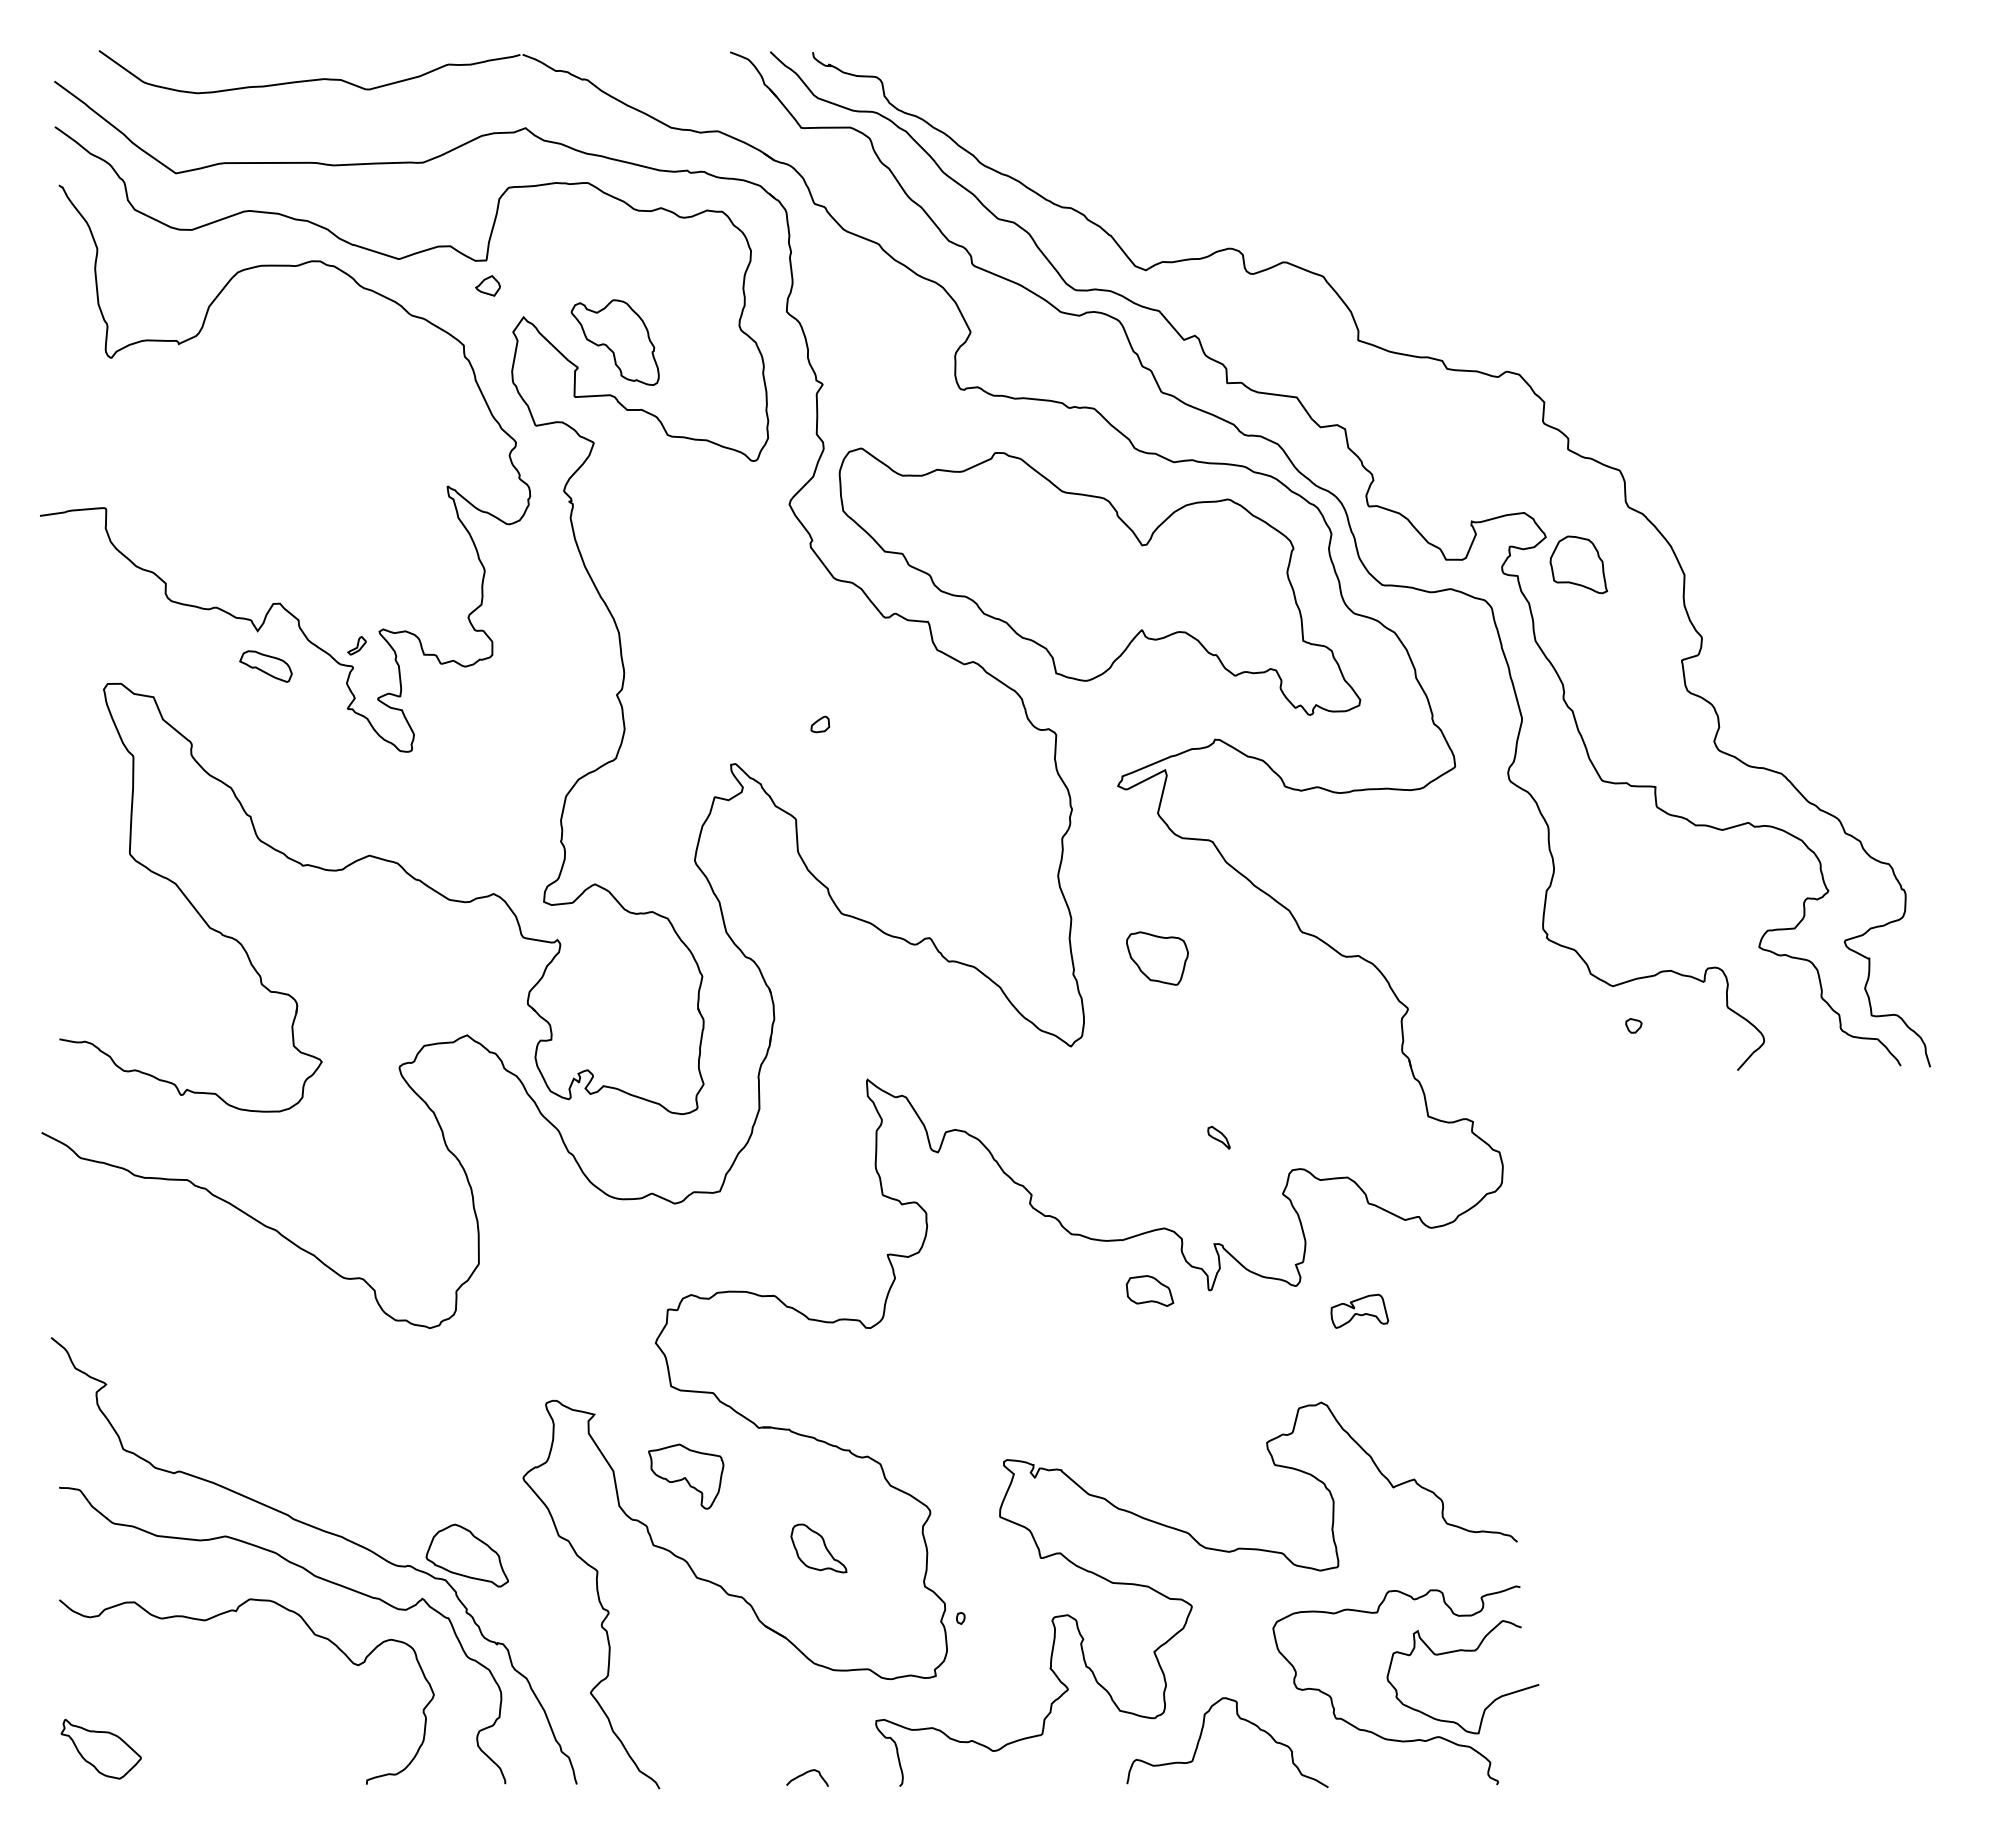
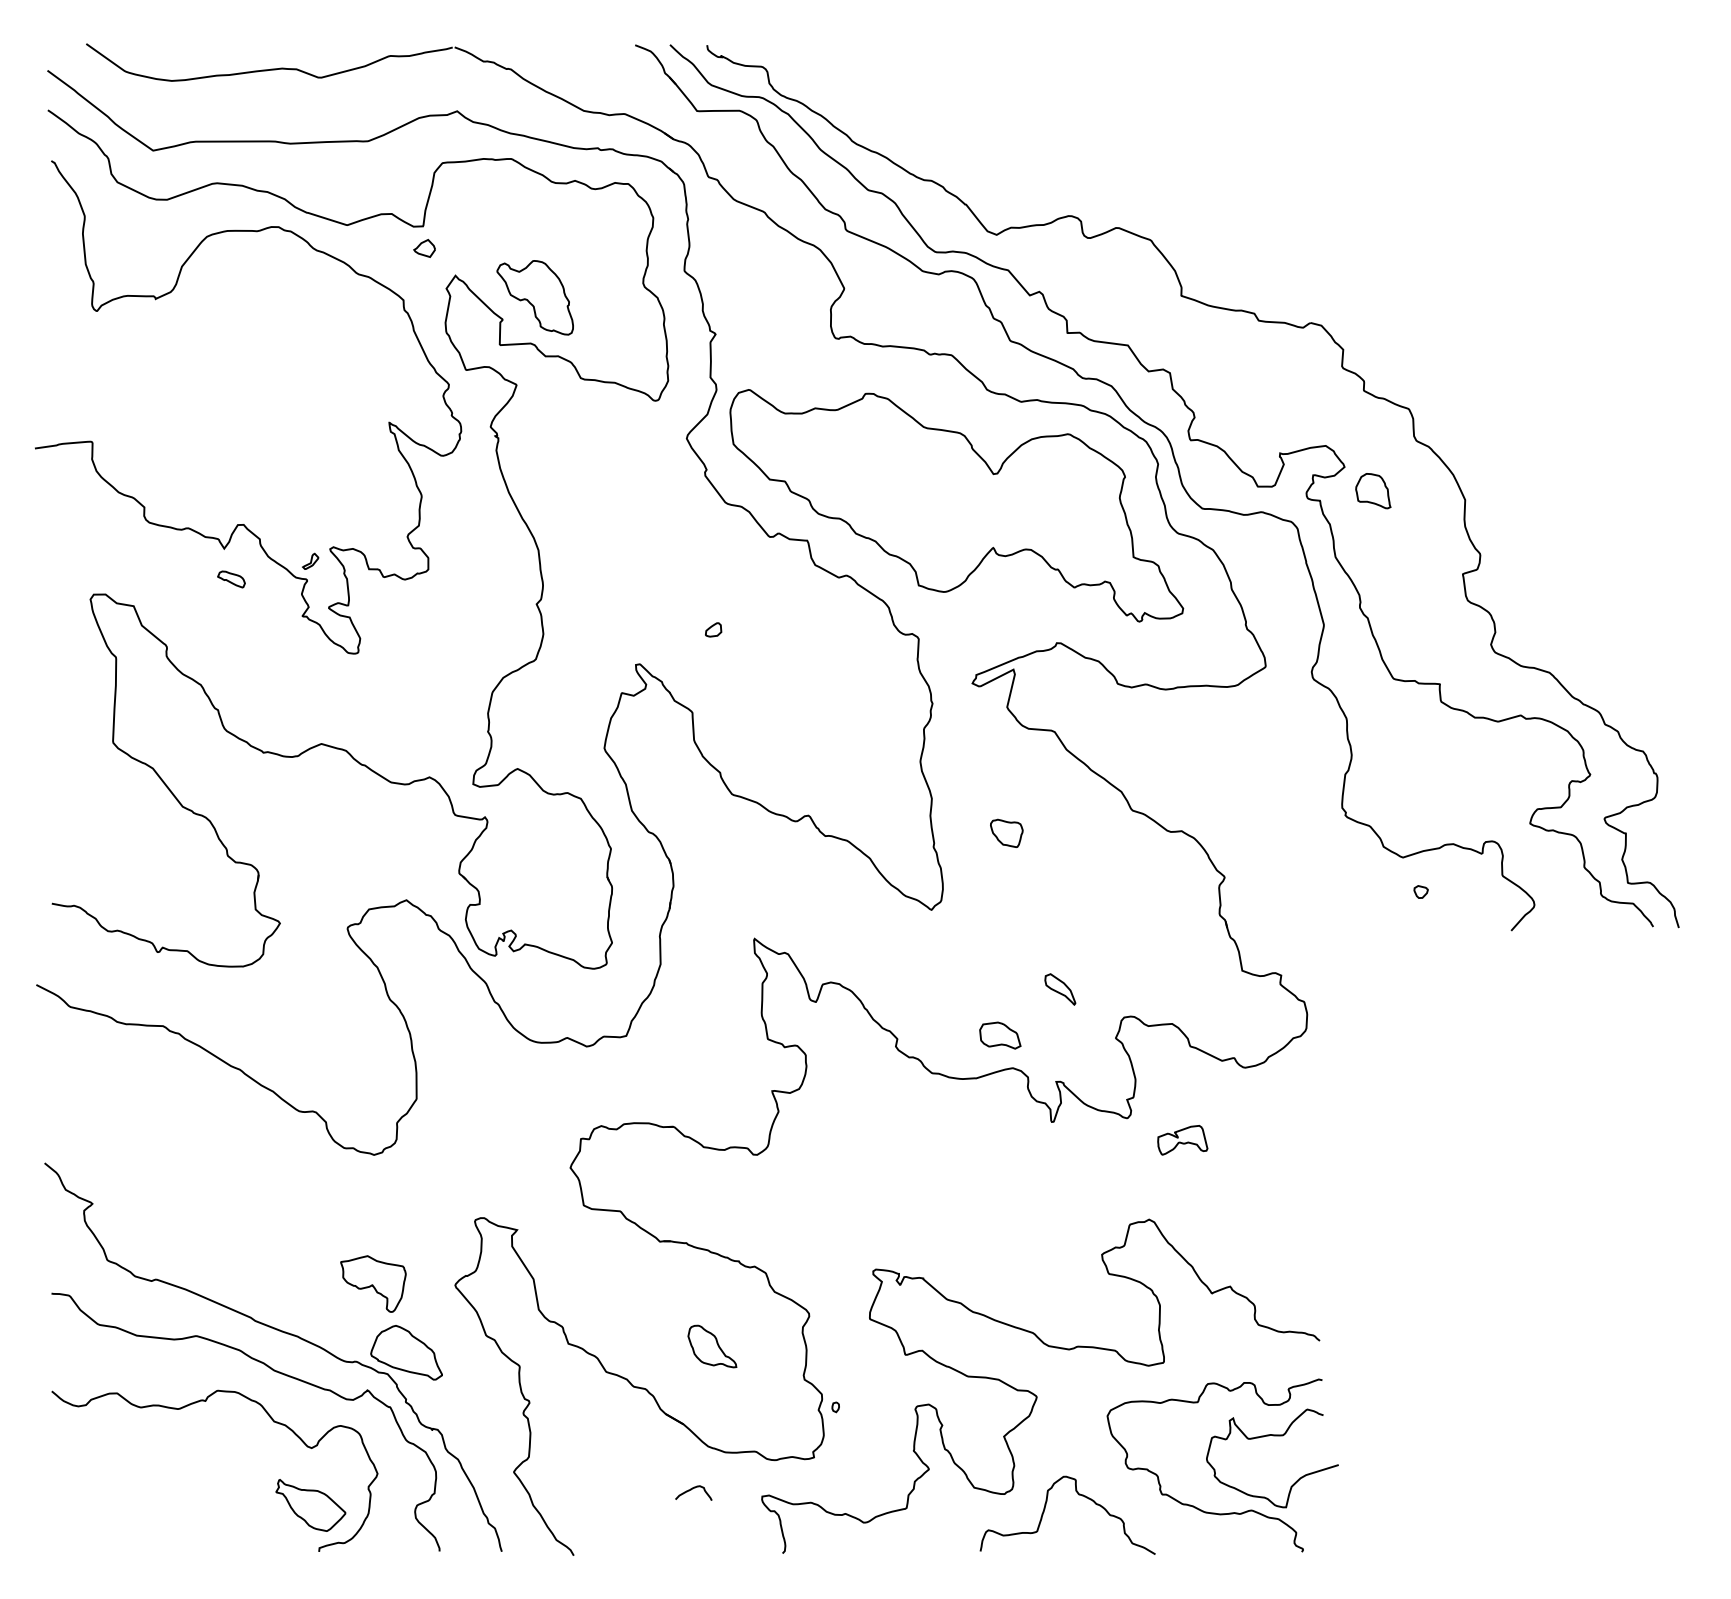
part: (1578, 564) -> (1372, 490), size x0.7
part: (265, 666) -> (231, 579), size x0.6
part: (1157, 958) -> (1006, 833), size x0.6
part: (1218, 1137) -> (1059, 989), size x1.6
part: (1149, 1290) -> (999, 1035), moved
part: (686, 1476) -> (373, 1283), moved
part: (100, 1748) -> (310, 1504), moved
curve: (805, 1774) -> (691, 1490), moved

